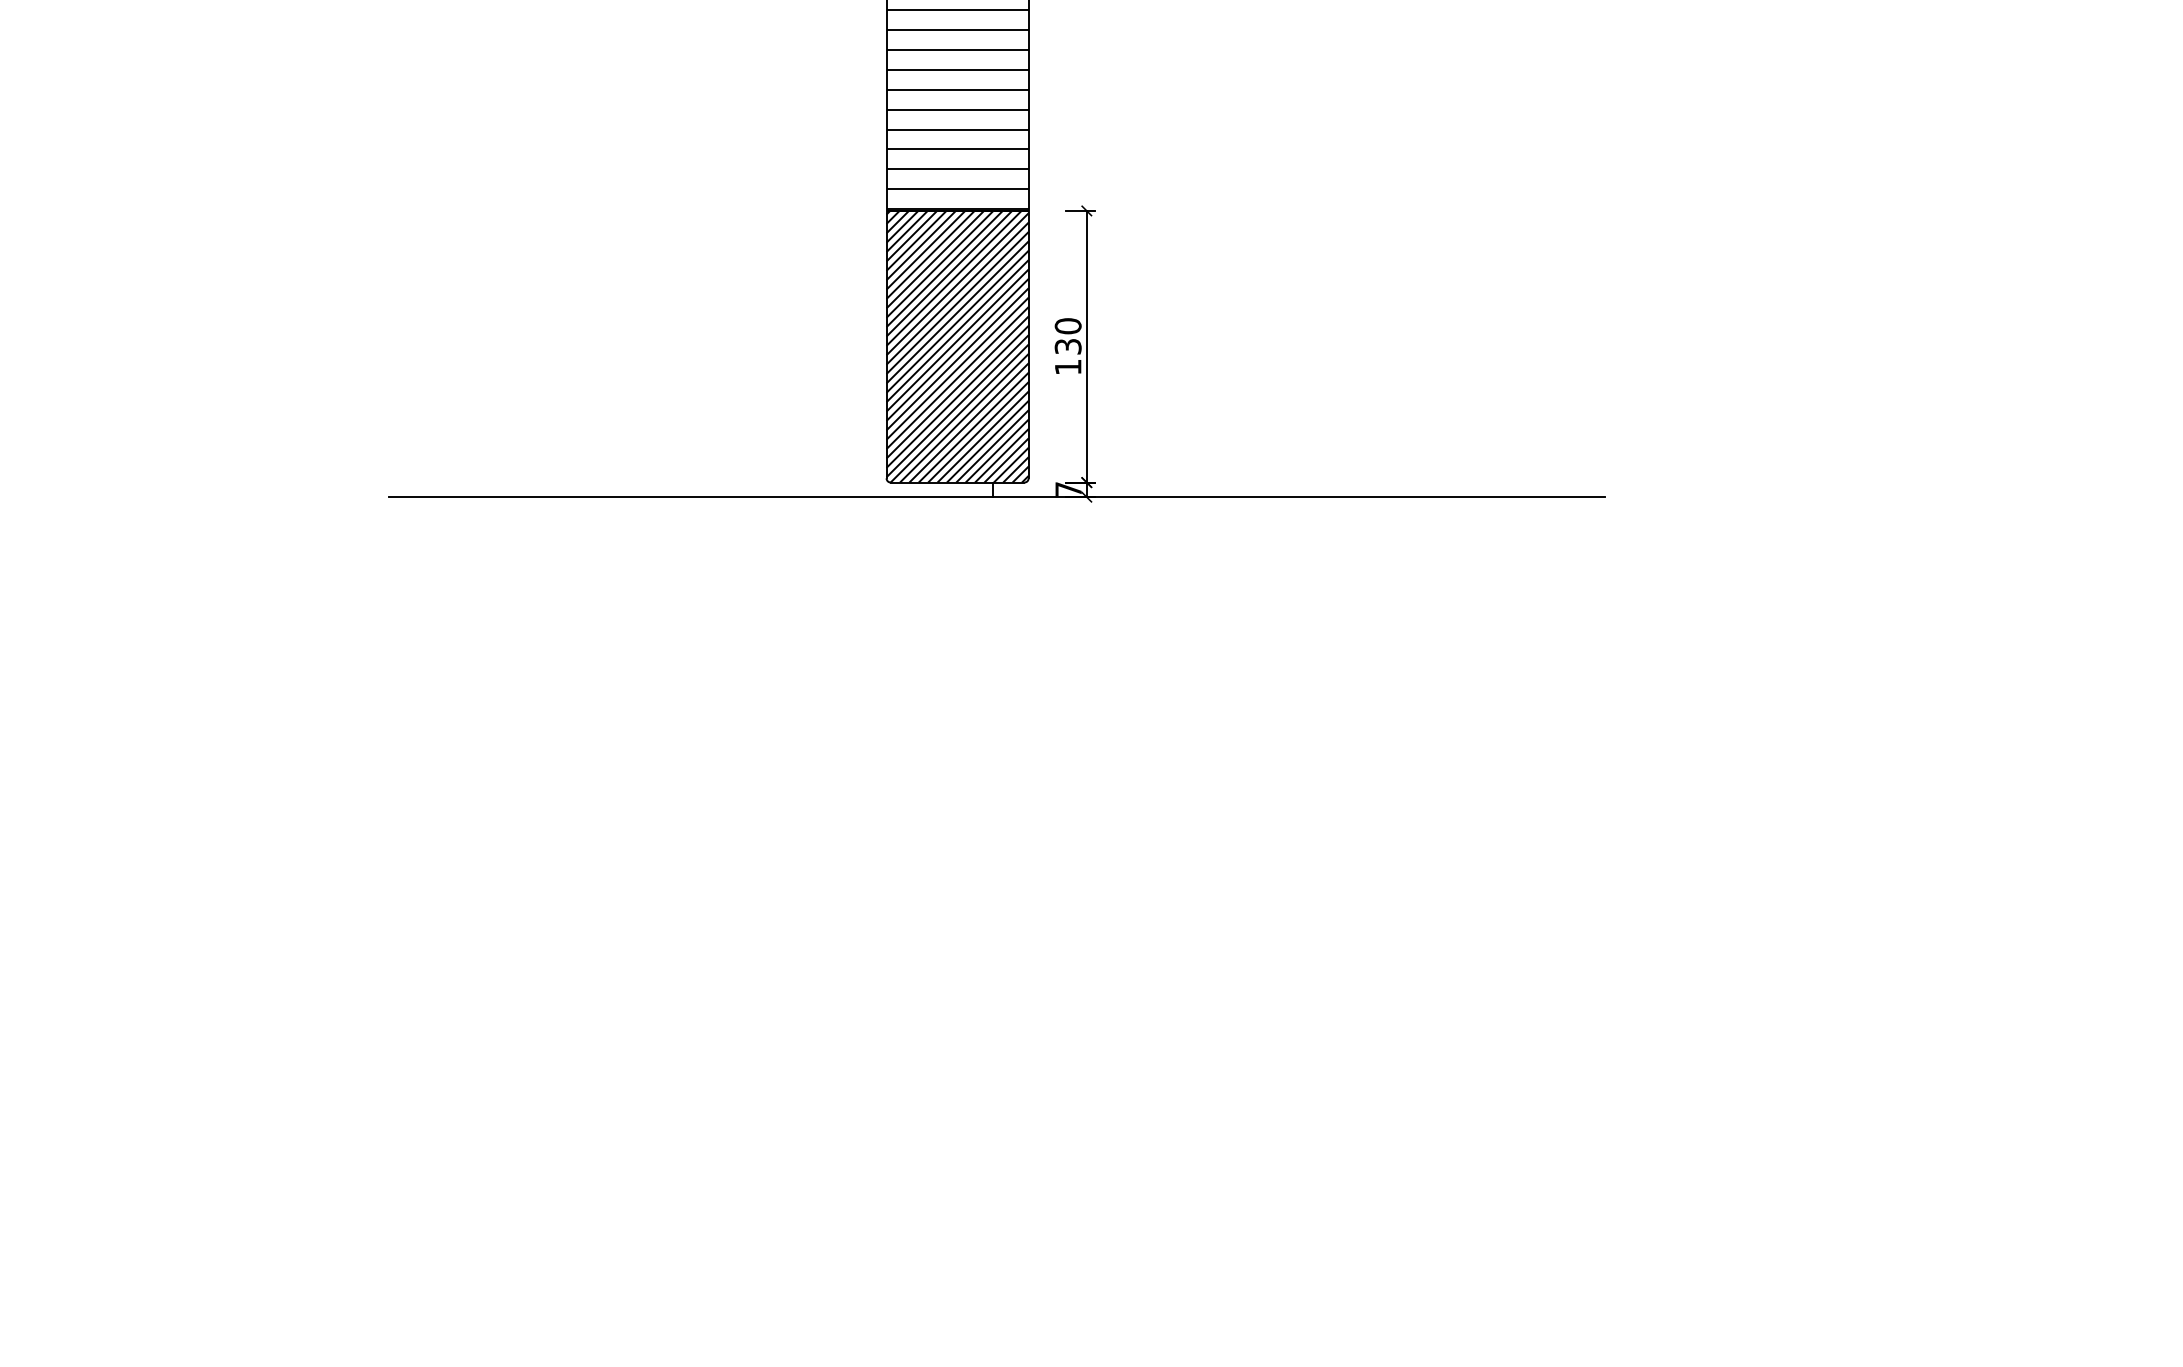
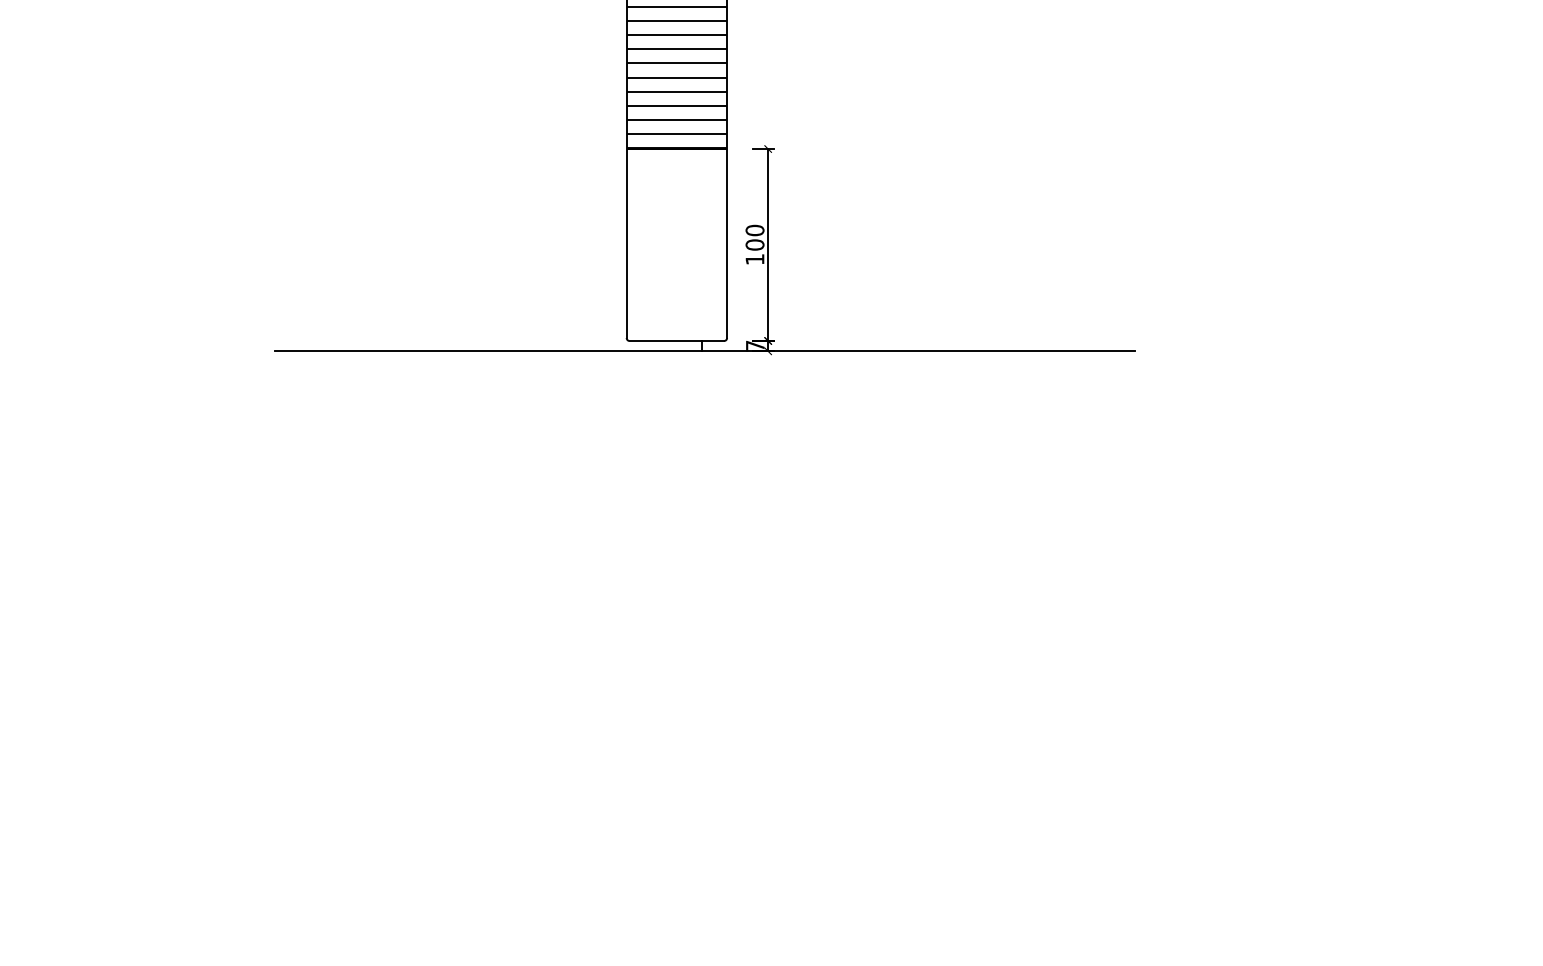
text: (1067, 345) -> (754, 244), 130 -> 100
hatch: (957, 347) -> (676, 245), removed

